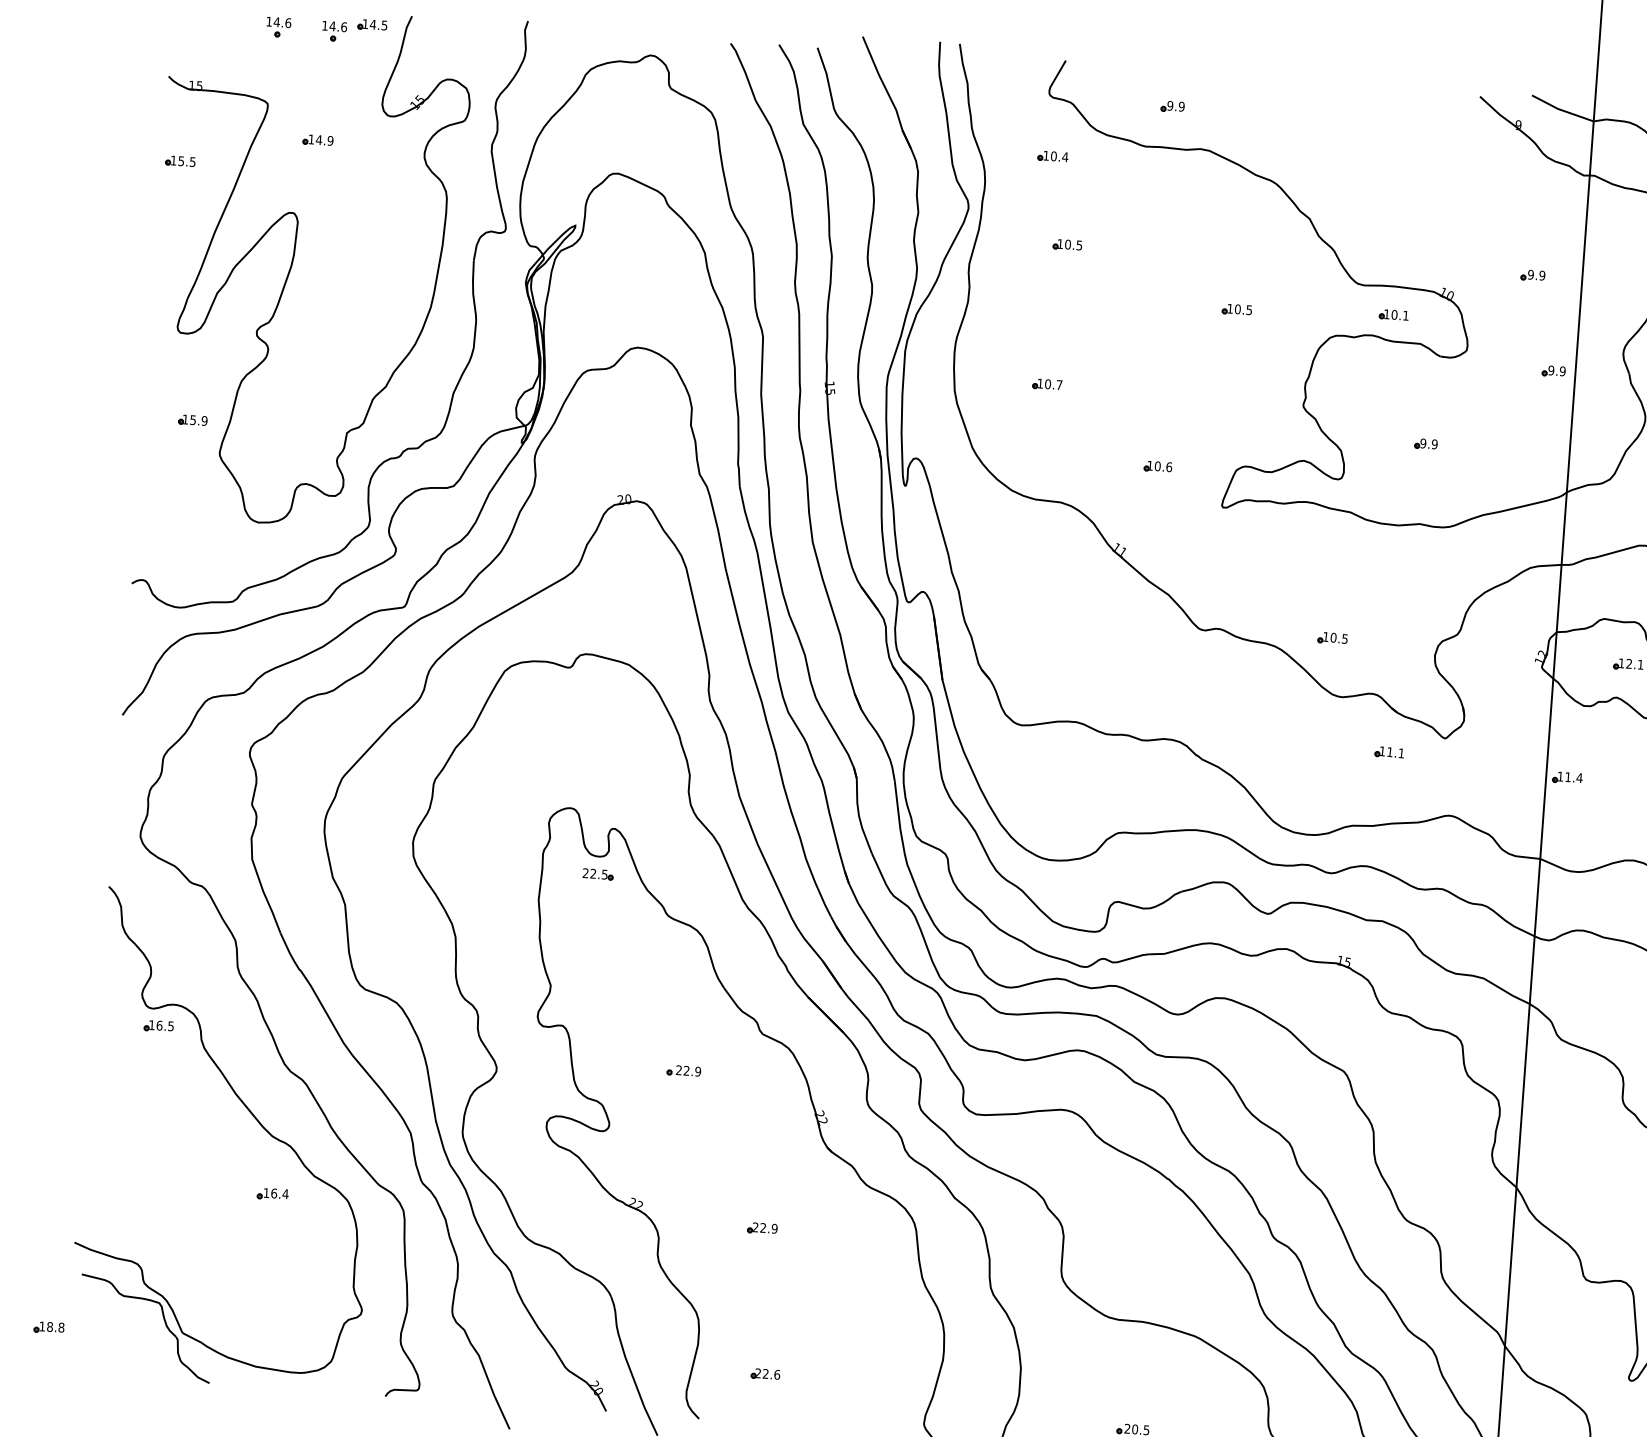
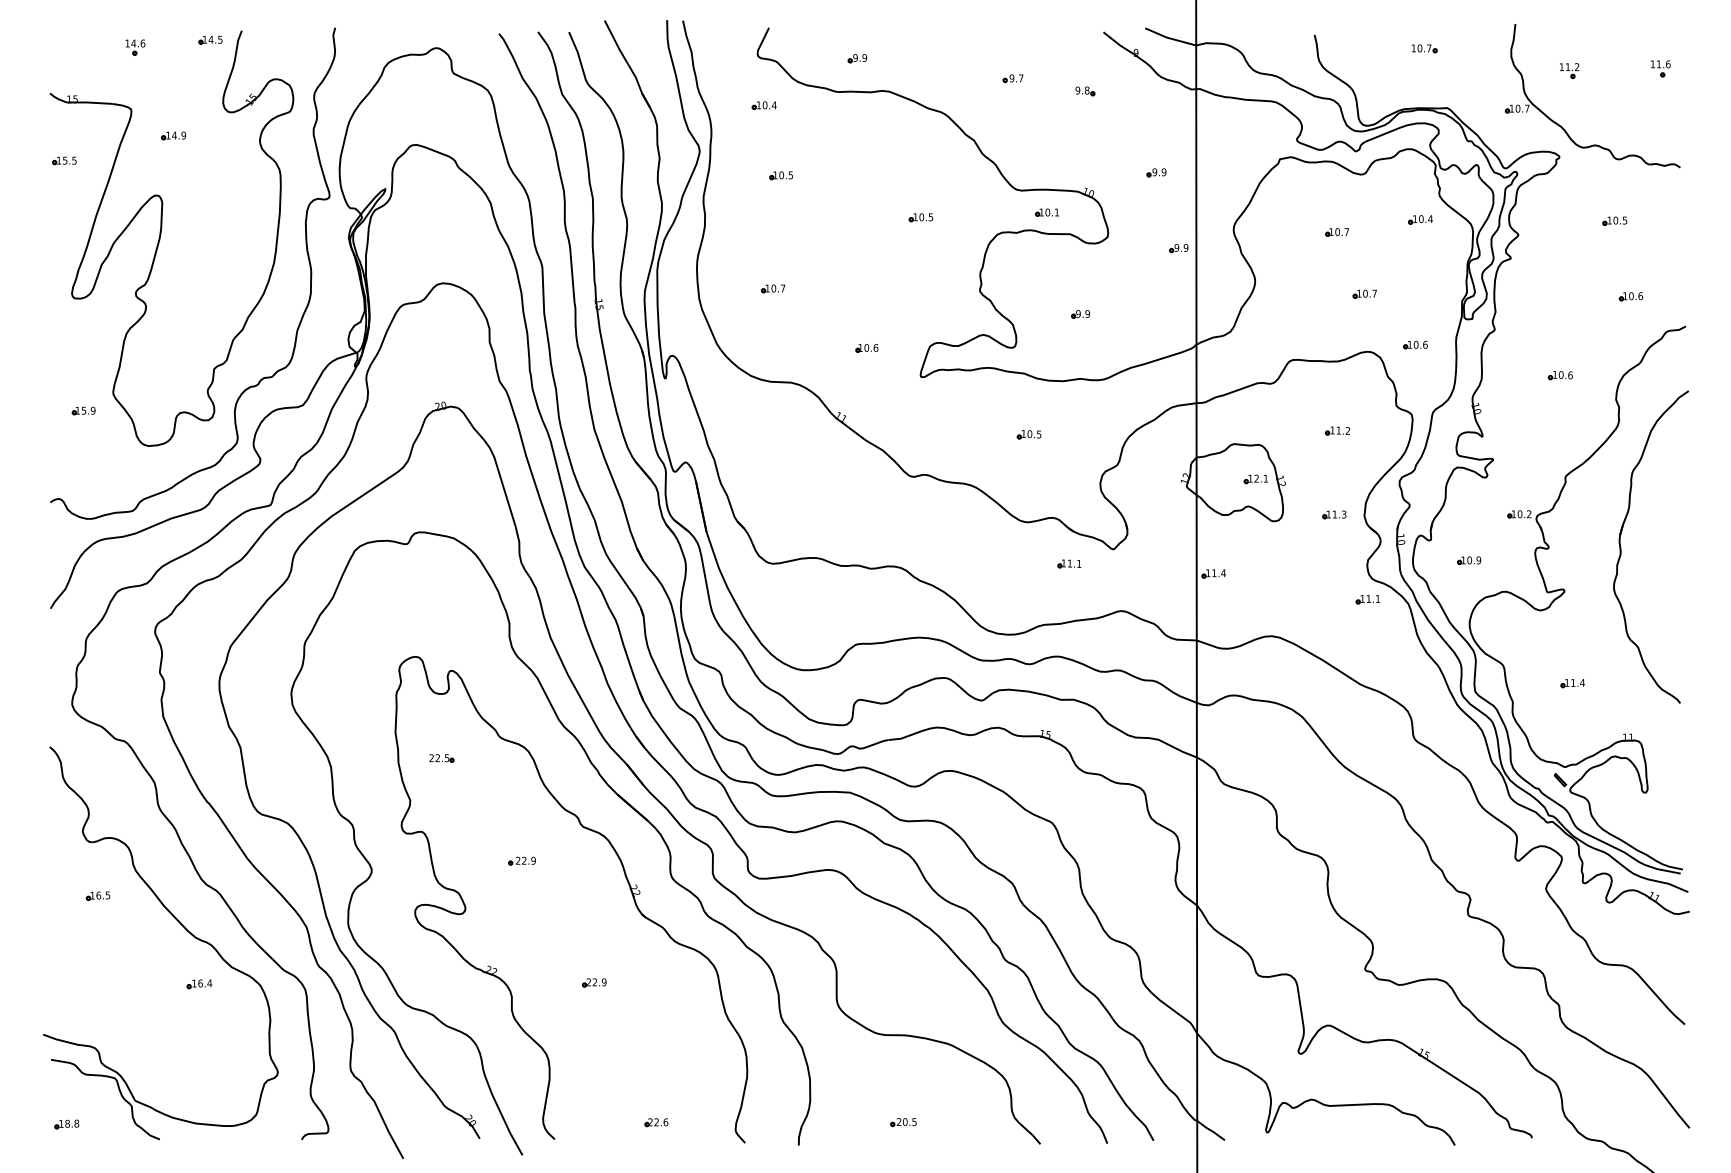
part: (334, 31) -> (180, 47), removed
part: (1362, 145) -> (1012, 78), added
part: (1452, 168) -> (1085, 91), added
part: (192, 419) -> (83, 410), moved
part: (1331, 638) -> (1028, 434), moved
part: (597, 874) -> (441, 758), moved
part: (158, 1025) -> (97, 895), moved
part: (48, 1327) -> (66, 1124), moved
part: (765, 1374) -> (656, 1122), moved

